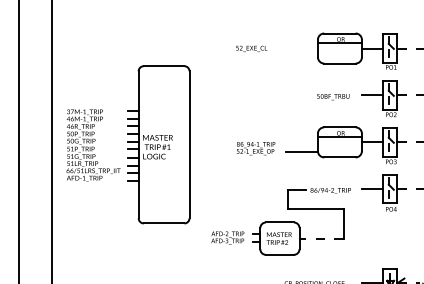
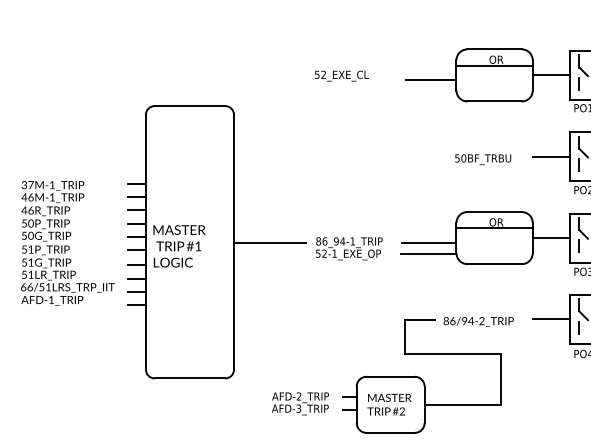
line: (302, 51) -> (429, 80), added
line: (210, 145) -> (270, 243), added
line: (301, 145) -> (428, 243), added
line: (321, 238) -> (462, 404), dashed -> solid

